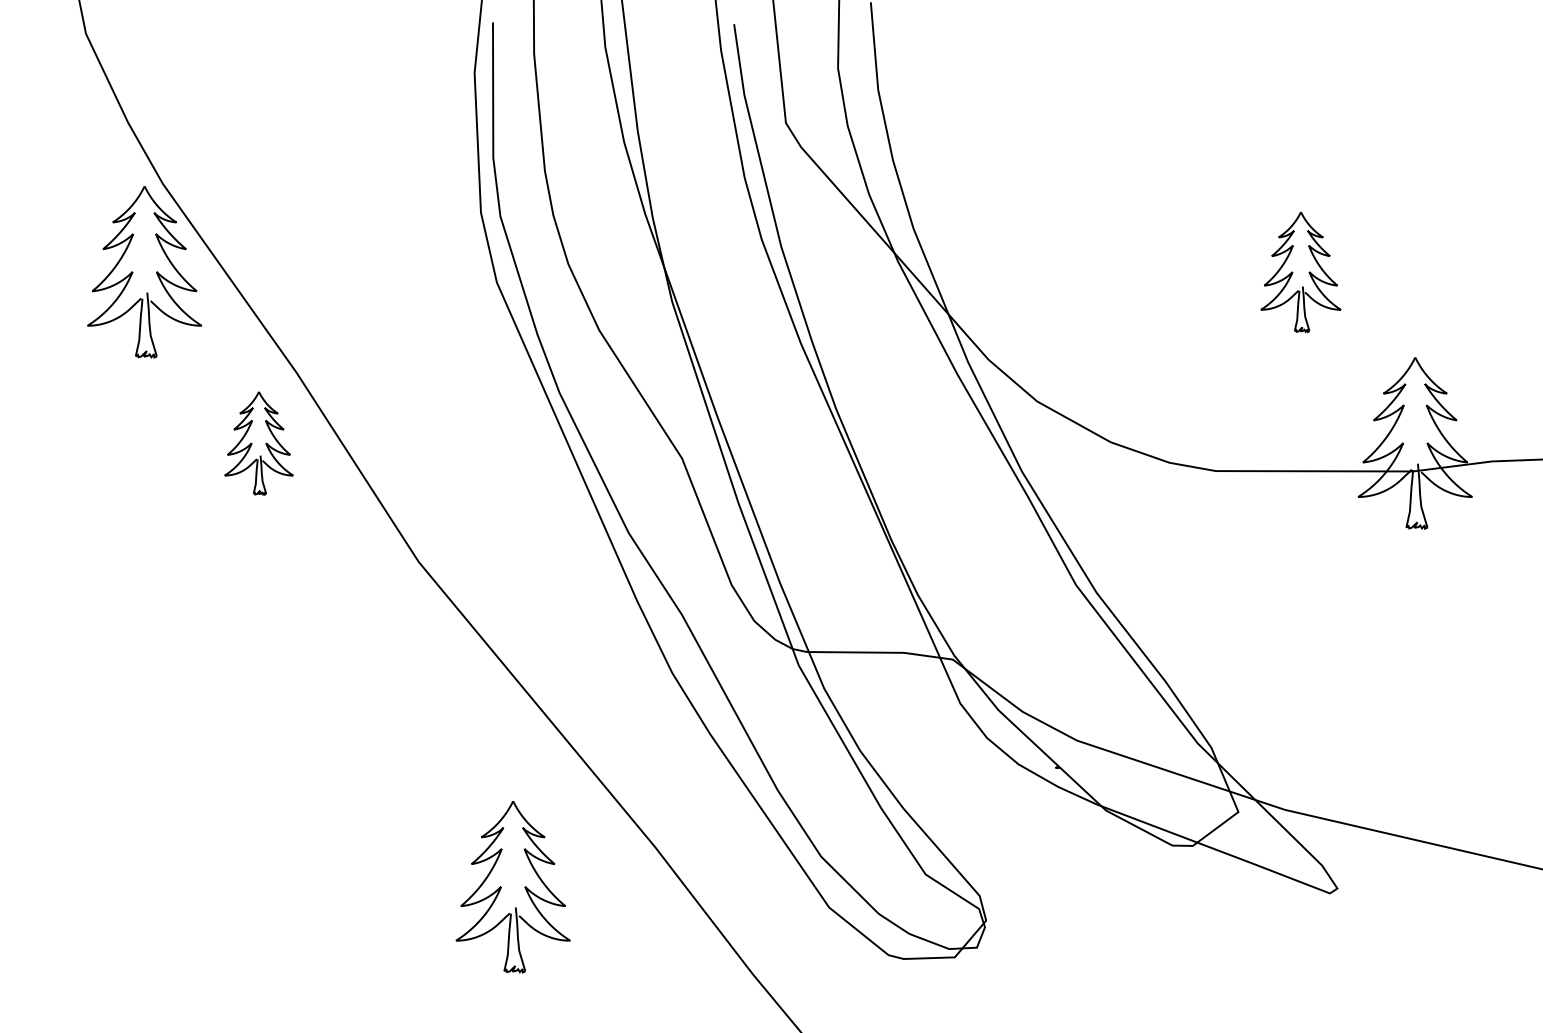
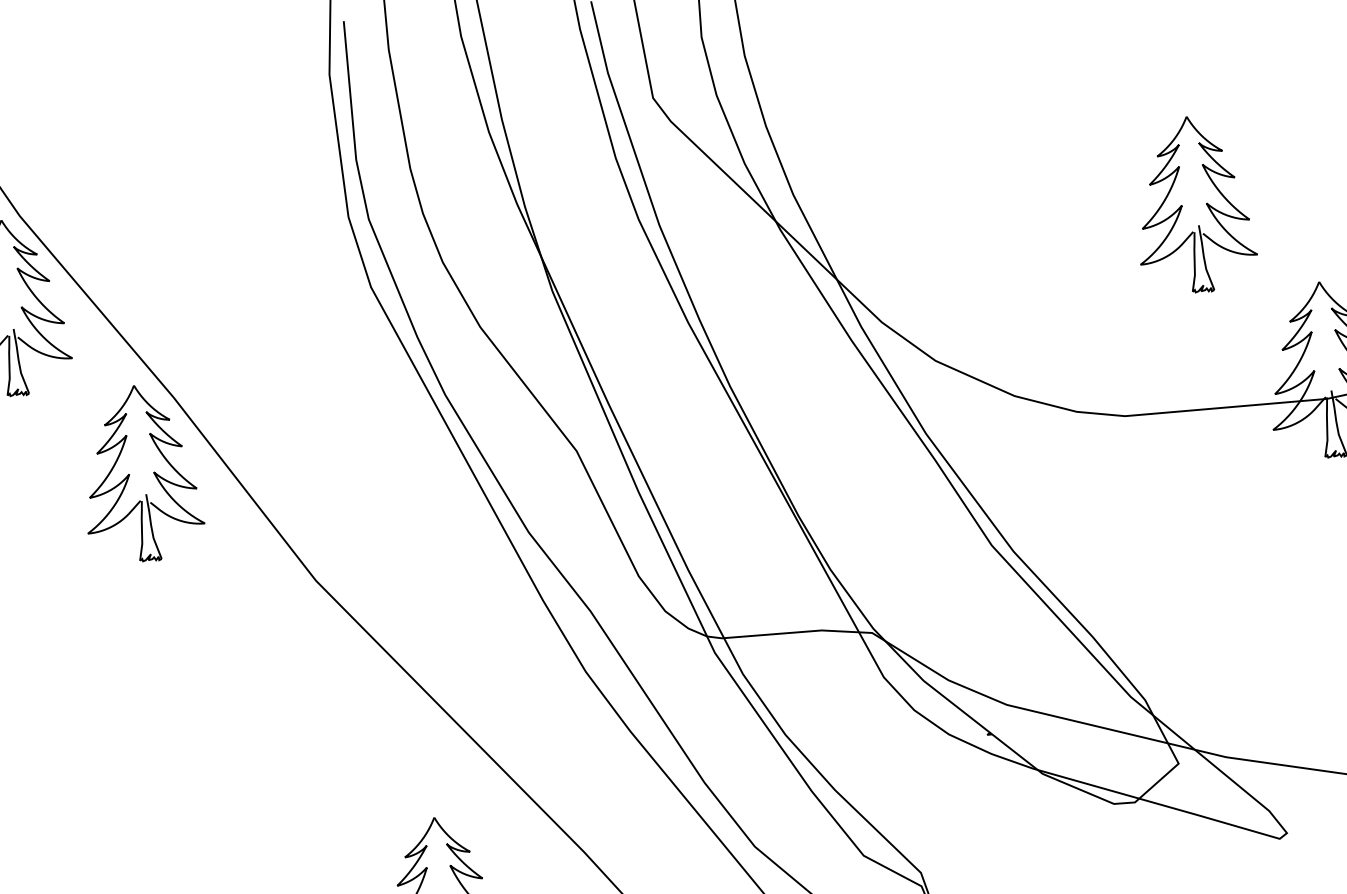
part: (1300, 272) -> (1193, 205), size x1.43
part: (258, 443) -> (141, 473), size x1.67

